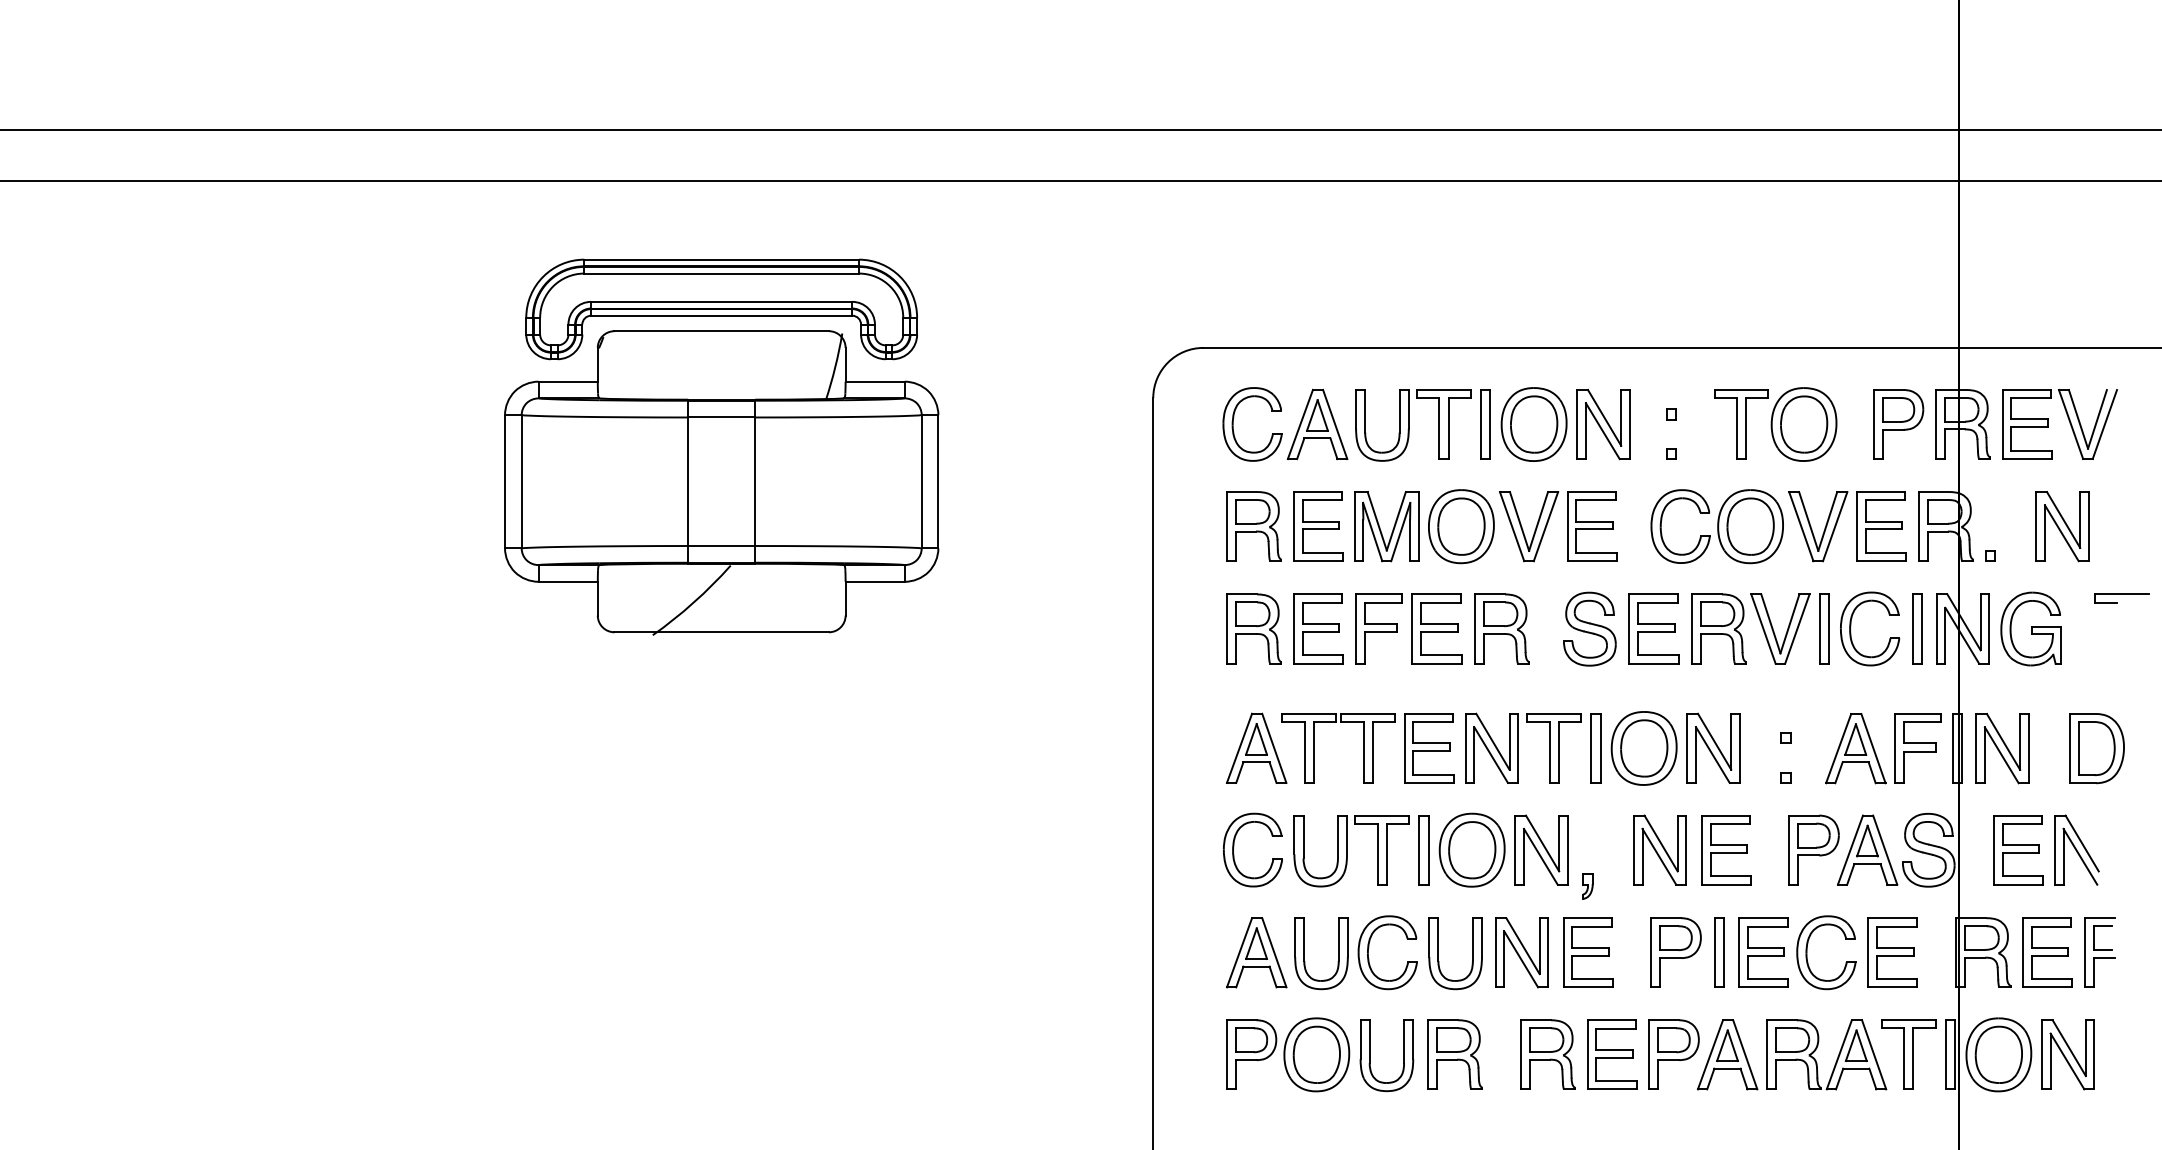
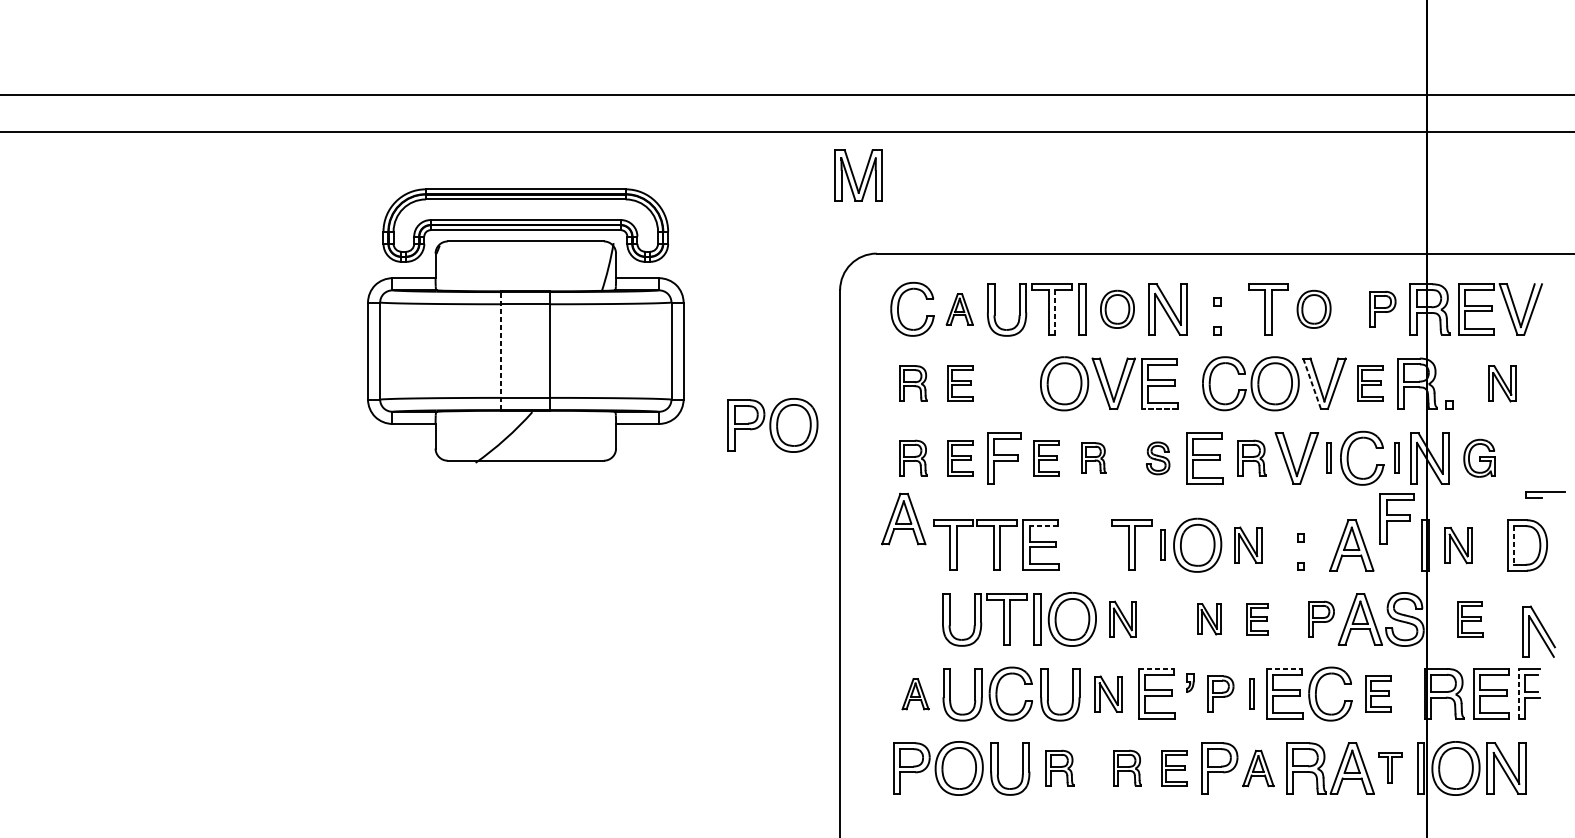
part: (1317, 424) -> (959, 309), size x0.6
part: (1533, 424) -> (1117, 309), size x0.7
part: (1803, 424) -> (1313, 309), size x0.7
part: (1898, 424) -> (1382, 309), size x0.7
line: (1448, 429) -> (1055, 313), solid -> dashed
line: (688, 481) -> (501, 350), solid -> dashed
part: (1253, 526) -> (913, 383), size x0.7
part: (1318, 526) -> (960, 383), size x0.7
line: (1801, 526) -> (1312, 383), solid -> dashed
part: (1881, 526) -> (1370, 383), size x0.7
part: (2062, 526) -> (1502, 383), size x0.7
part: (1380, 527) -> (854, 176), moved
line: (1592, 561) -> (1160, 409), solid -> dashed
part: (1061, 583) -> (773, 425), added
part: (2121, 598) -> (1545, 495), moved
part: (1253, 628) -> (913, 457), size x0.7
part: (1318, 628) -> (960, 457), size x0.7
part: (1436, 628) -> (1046, 457), size x0.7
part: (1501, 628) -> (1093, 457), size x0.6
part: (1589, 628) -> (1157, 457), size x0.6
part: (1718, 628) -> (1251, 457), size x0.7
part: (1824, 628) -> (1328, 457), size x0.6
part: (1917, 628) -> (1396, 457), size x0.6
part: (2030, 628) -> (1479, 457), size x0.7
line: (1433, 722) -> (1044, 526), solid -> dashed
part: (1256, 747) -> (903, 518), moved
part: (1491, 747) -> (1086, 544), removed
part: (1713, 747) -> (1248, 544), size x0.7
part: (1595, 748) -> (1162, 545), size x0.6
part: (1917, 748) -> (1396, 519), moved
part: (2002, 748) -> (1458, 545), size x0.7
line: (2078, 748) -> (1513, 545), solid -> dashed
part: (1234, 847) -> (899, 617), removed
part: (1541, 849) -> (1122, 618), size x0.7
part: (1659, 849) -> (1208, 618), size x0.6
part: (1813, 849) -> (1320, 618), size x0.7
part: (2076, 849) -> (1538, 631), moved
part: (1726, 850) -> (1257, 619), size x0.6
part: (2018, 850) -> (1470, 619), size x0.7
part: (1587, 886) -> (1189, 683), moved
line: (1588, 918) -> (1157, 669), solid -> dashed
line: (1763, 918) -> (1284, 669), solid -> dashed
part: (1256, 952) -> (915, 693), size x0.6
part: (1521, 952) -> (1108, 693), size x0.7
part: (1675, 952) -> (1220, 693), size x0.7
part: (1719, 952) -> (1252, 693), size x0.6
part: (1892, 952) -> (1378, 693), size x0.7
line: (2084, 952) -> (1518, 693), solid -> dashed
part: (1454, 1054) -> (1059, 768), size x0.7
part: (1547, 1054) -> (1127, 768), size x0.7
part: (1612, 1054) -> (1174, 768), size x0.7
part: (1727, 1054) -> (1258, 768), size x0.7
part: (1908, 1054) -> (1390, 768), size x0.6

